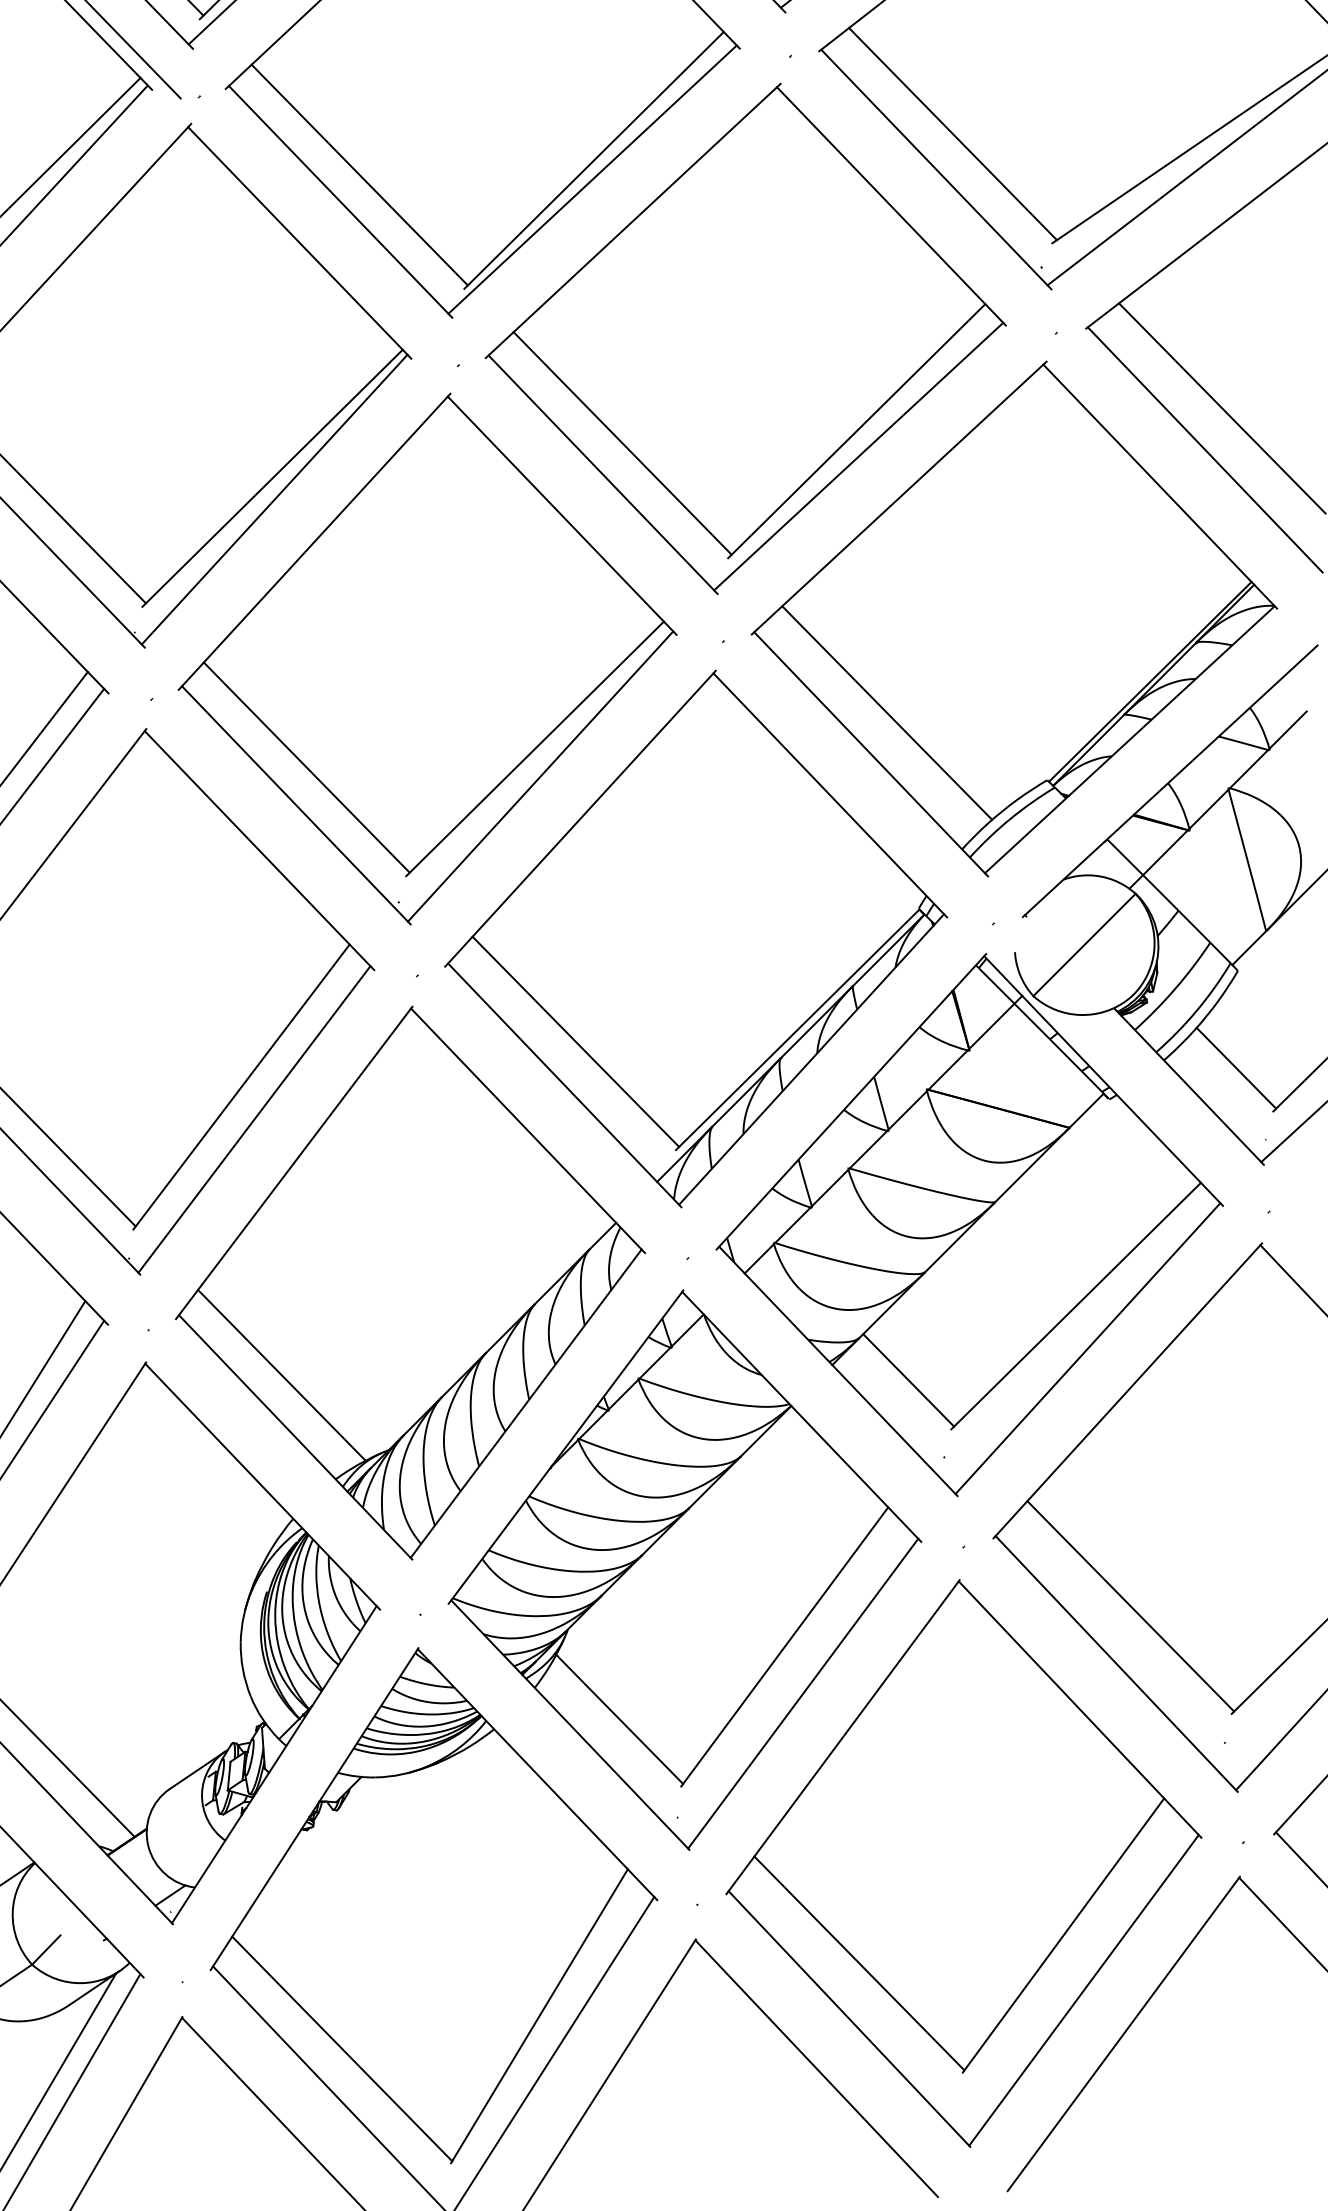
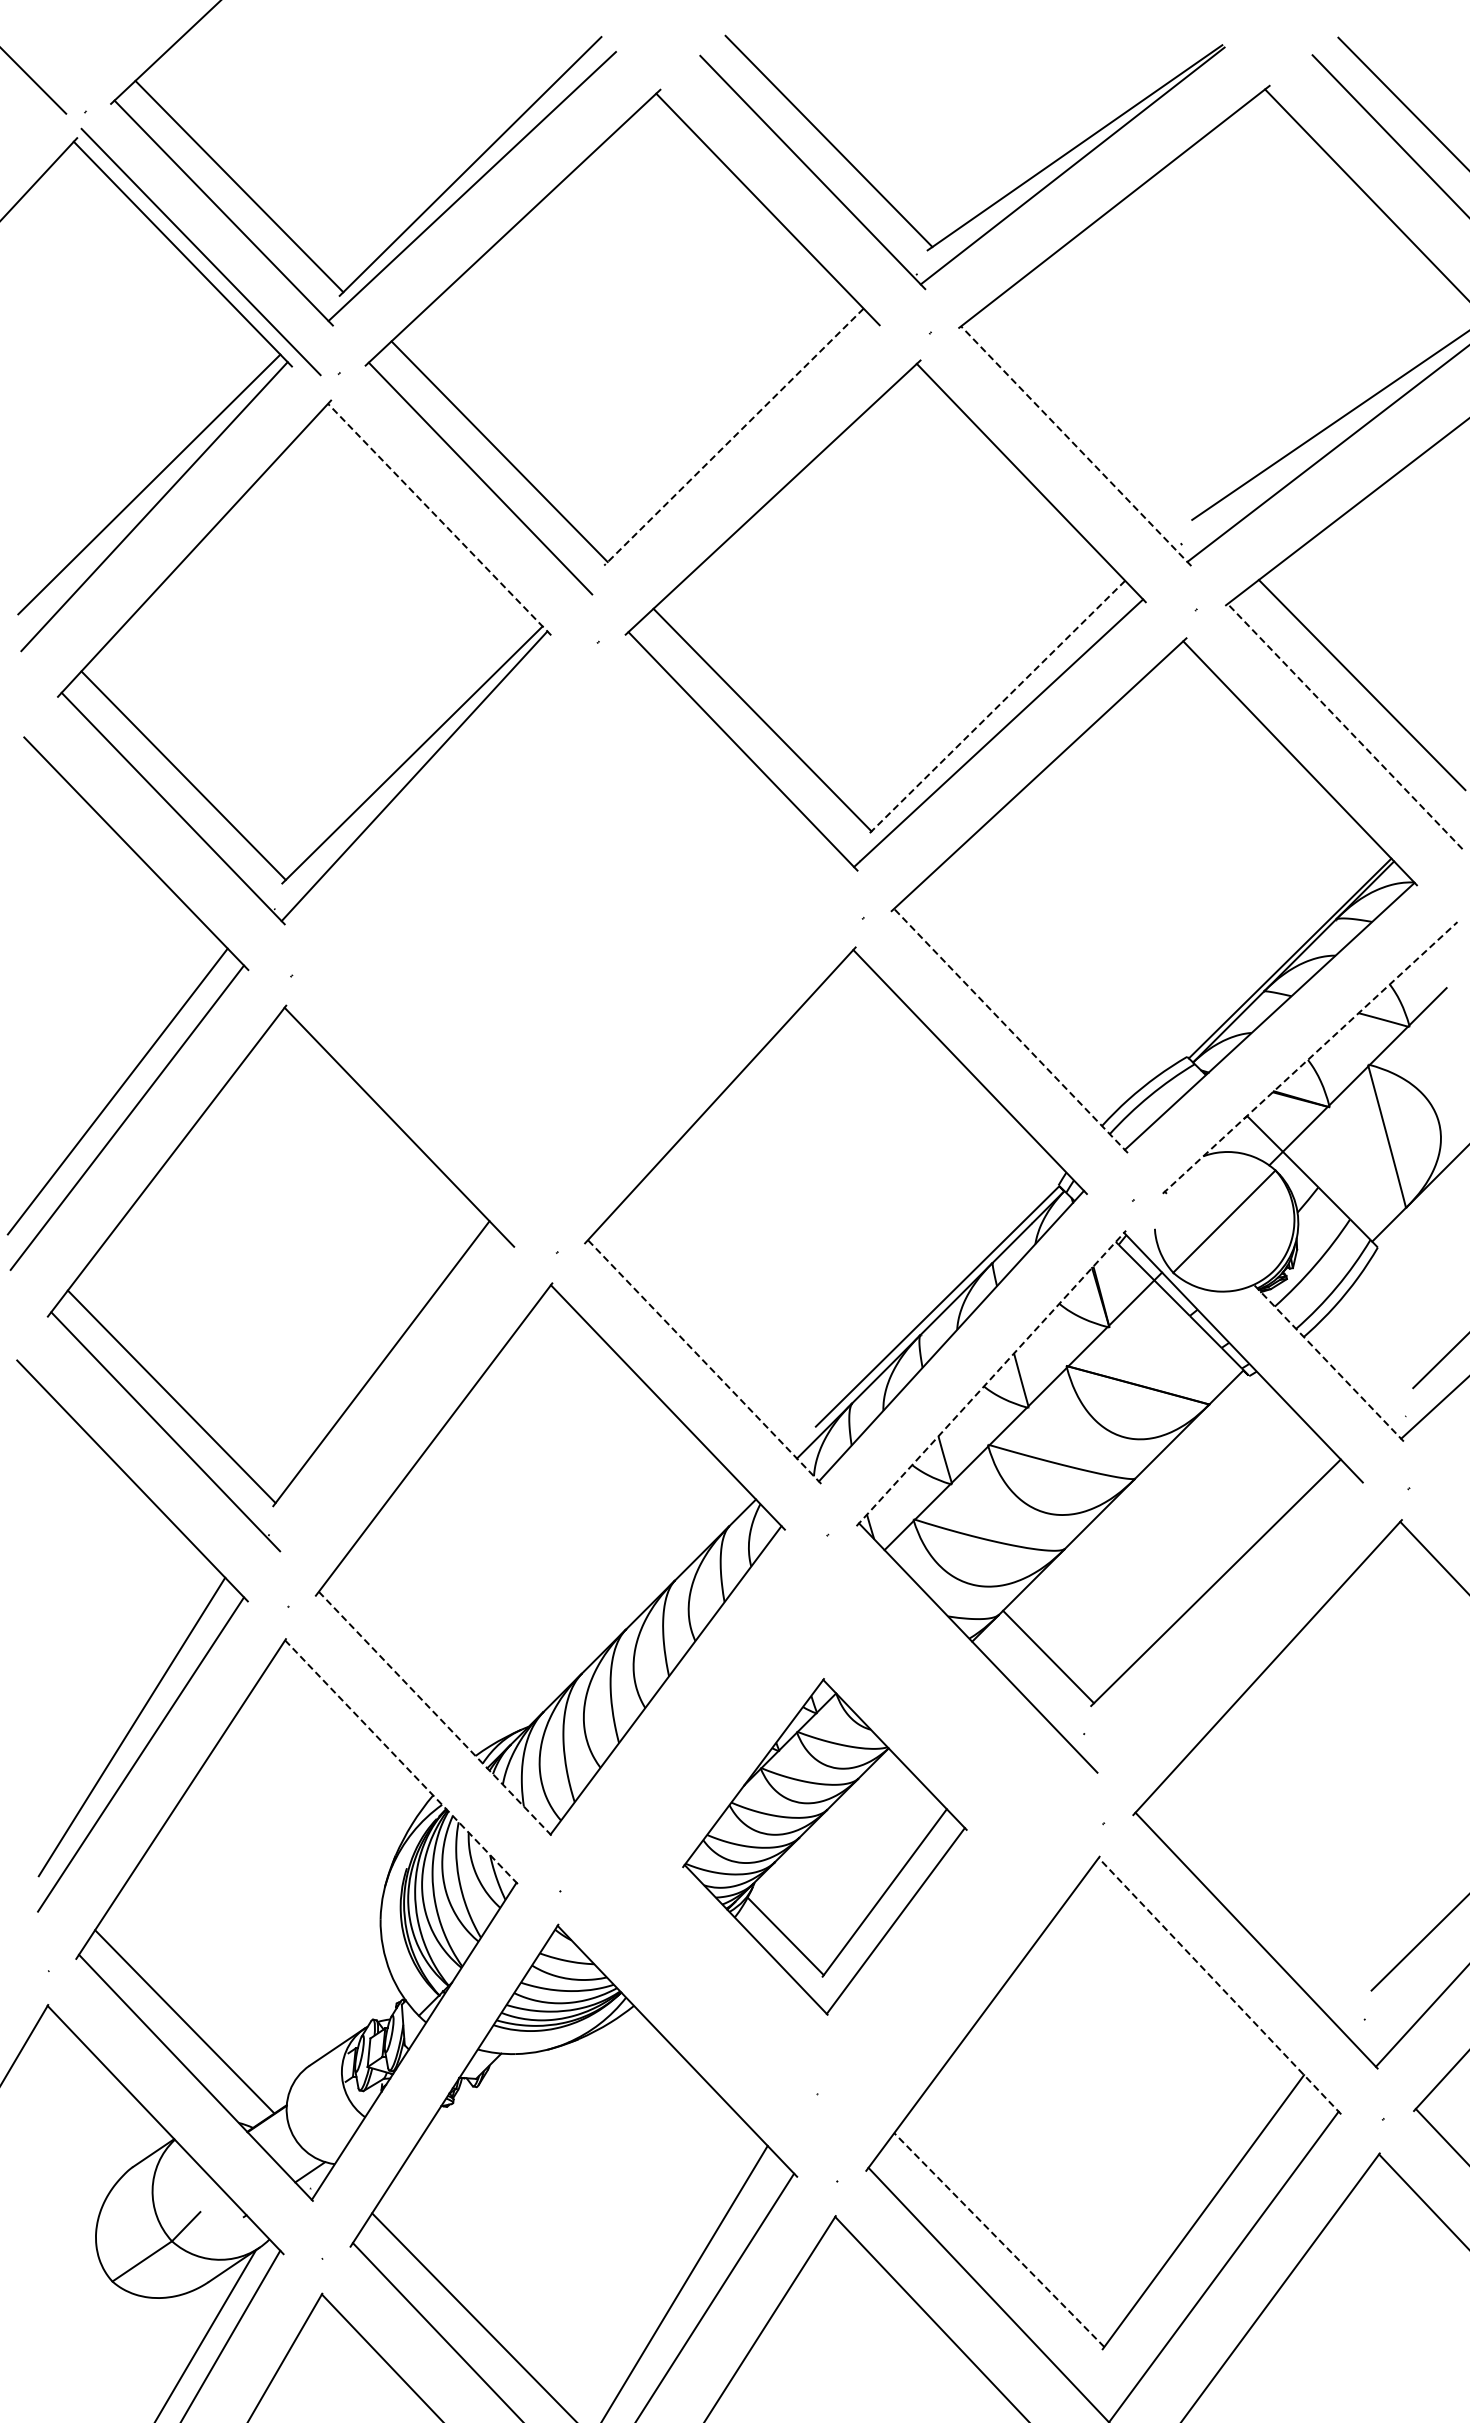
line: (952, 133) -> (1092, 410), removed
line: (593, 160) -> (733, 437), solid -> dashed
line: (935, 168) -> (1075, 445), solid -> dashed
line: (592, 179) -> (732, 456), removed
line: (299, 242) -> (439, 519), solid -> dashed
line: (856, 430) -> (996, 707), solid -> dashed
line: (1205, 449) -> (1345, 726), solid -> dashed
part: (427, 658) -> (567, 935), removed
line: (887, 712) -> (1027, 989), removed
line: (870, 753) -> (1010, 1030), solid -> dashed
line: (1170, 780) -> (1310, 1057), solid -> dashed
line: (575, 1041) -> (715, 1318), removed
line: (1236, 1067) -> (1376, 1344), removed
line: (564, 1085) -> (704, 1362), solid -> dashed
line: (1189, 1086) -> (1329, 1363), solid -> dashed
line: (851, 1101) -> (991, 1378), solid -> dashed
line: (254, 1118) -> (394, 1395), removed
line: (1087, 1347) -> (1227, 1624), removed
line: (281, 1374) -> (421, 1651), removed
line: (295, 1437) -> (435, 1714), solid -> dashed
line: (262, 1486) -> (402, 1763), solid -> dashed
part: (684, 1569) -> (824, 1846), size x0.6
line: (1130, 1605) -> (1270, 1882), removed
line: (1079, 1708) -> (1219, 1985), solid -> dashed
line: (859, 1963) -> (999, 2240), solid -> dashed

